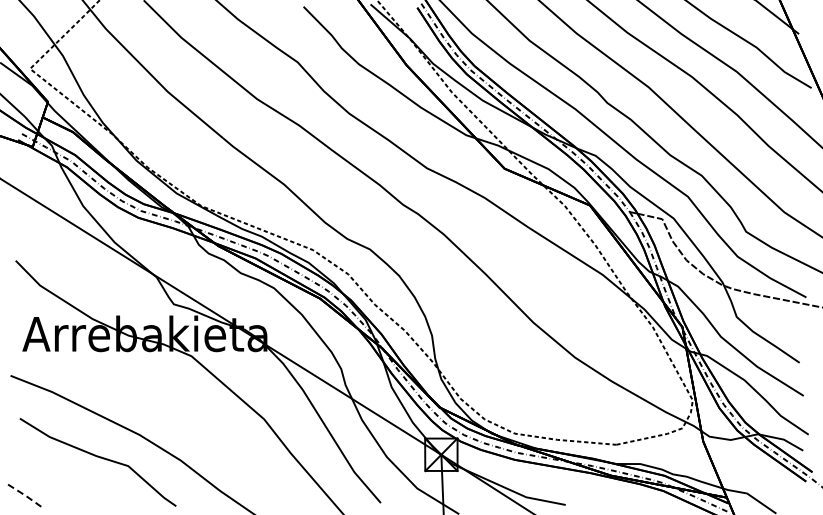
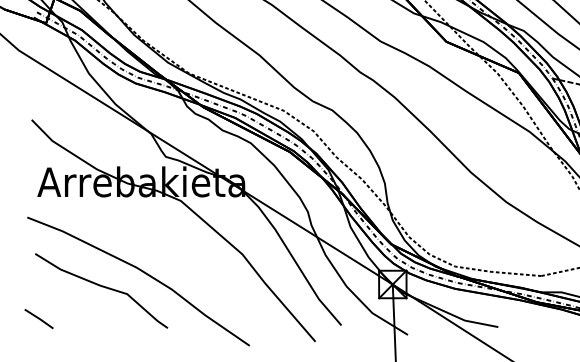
line: (25, 495) -> (39, 319), dashed -> solid

